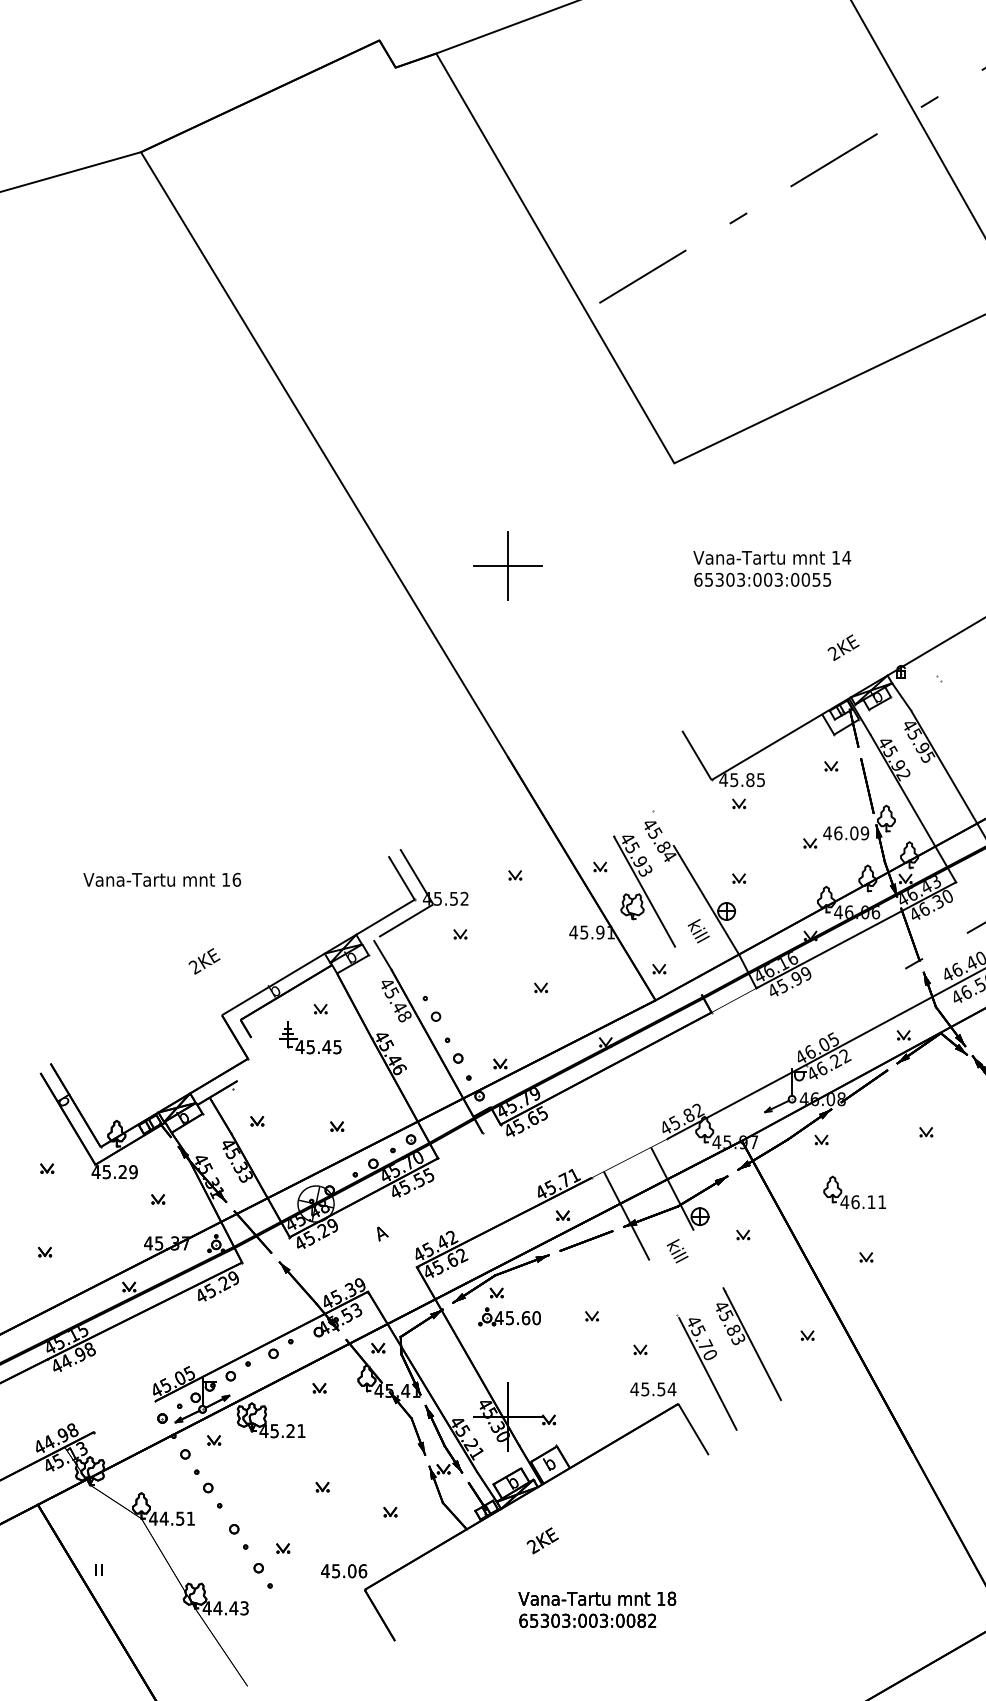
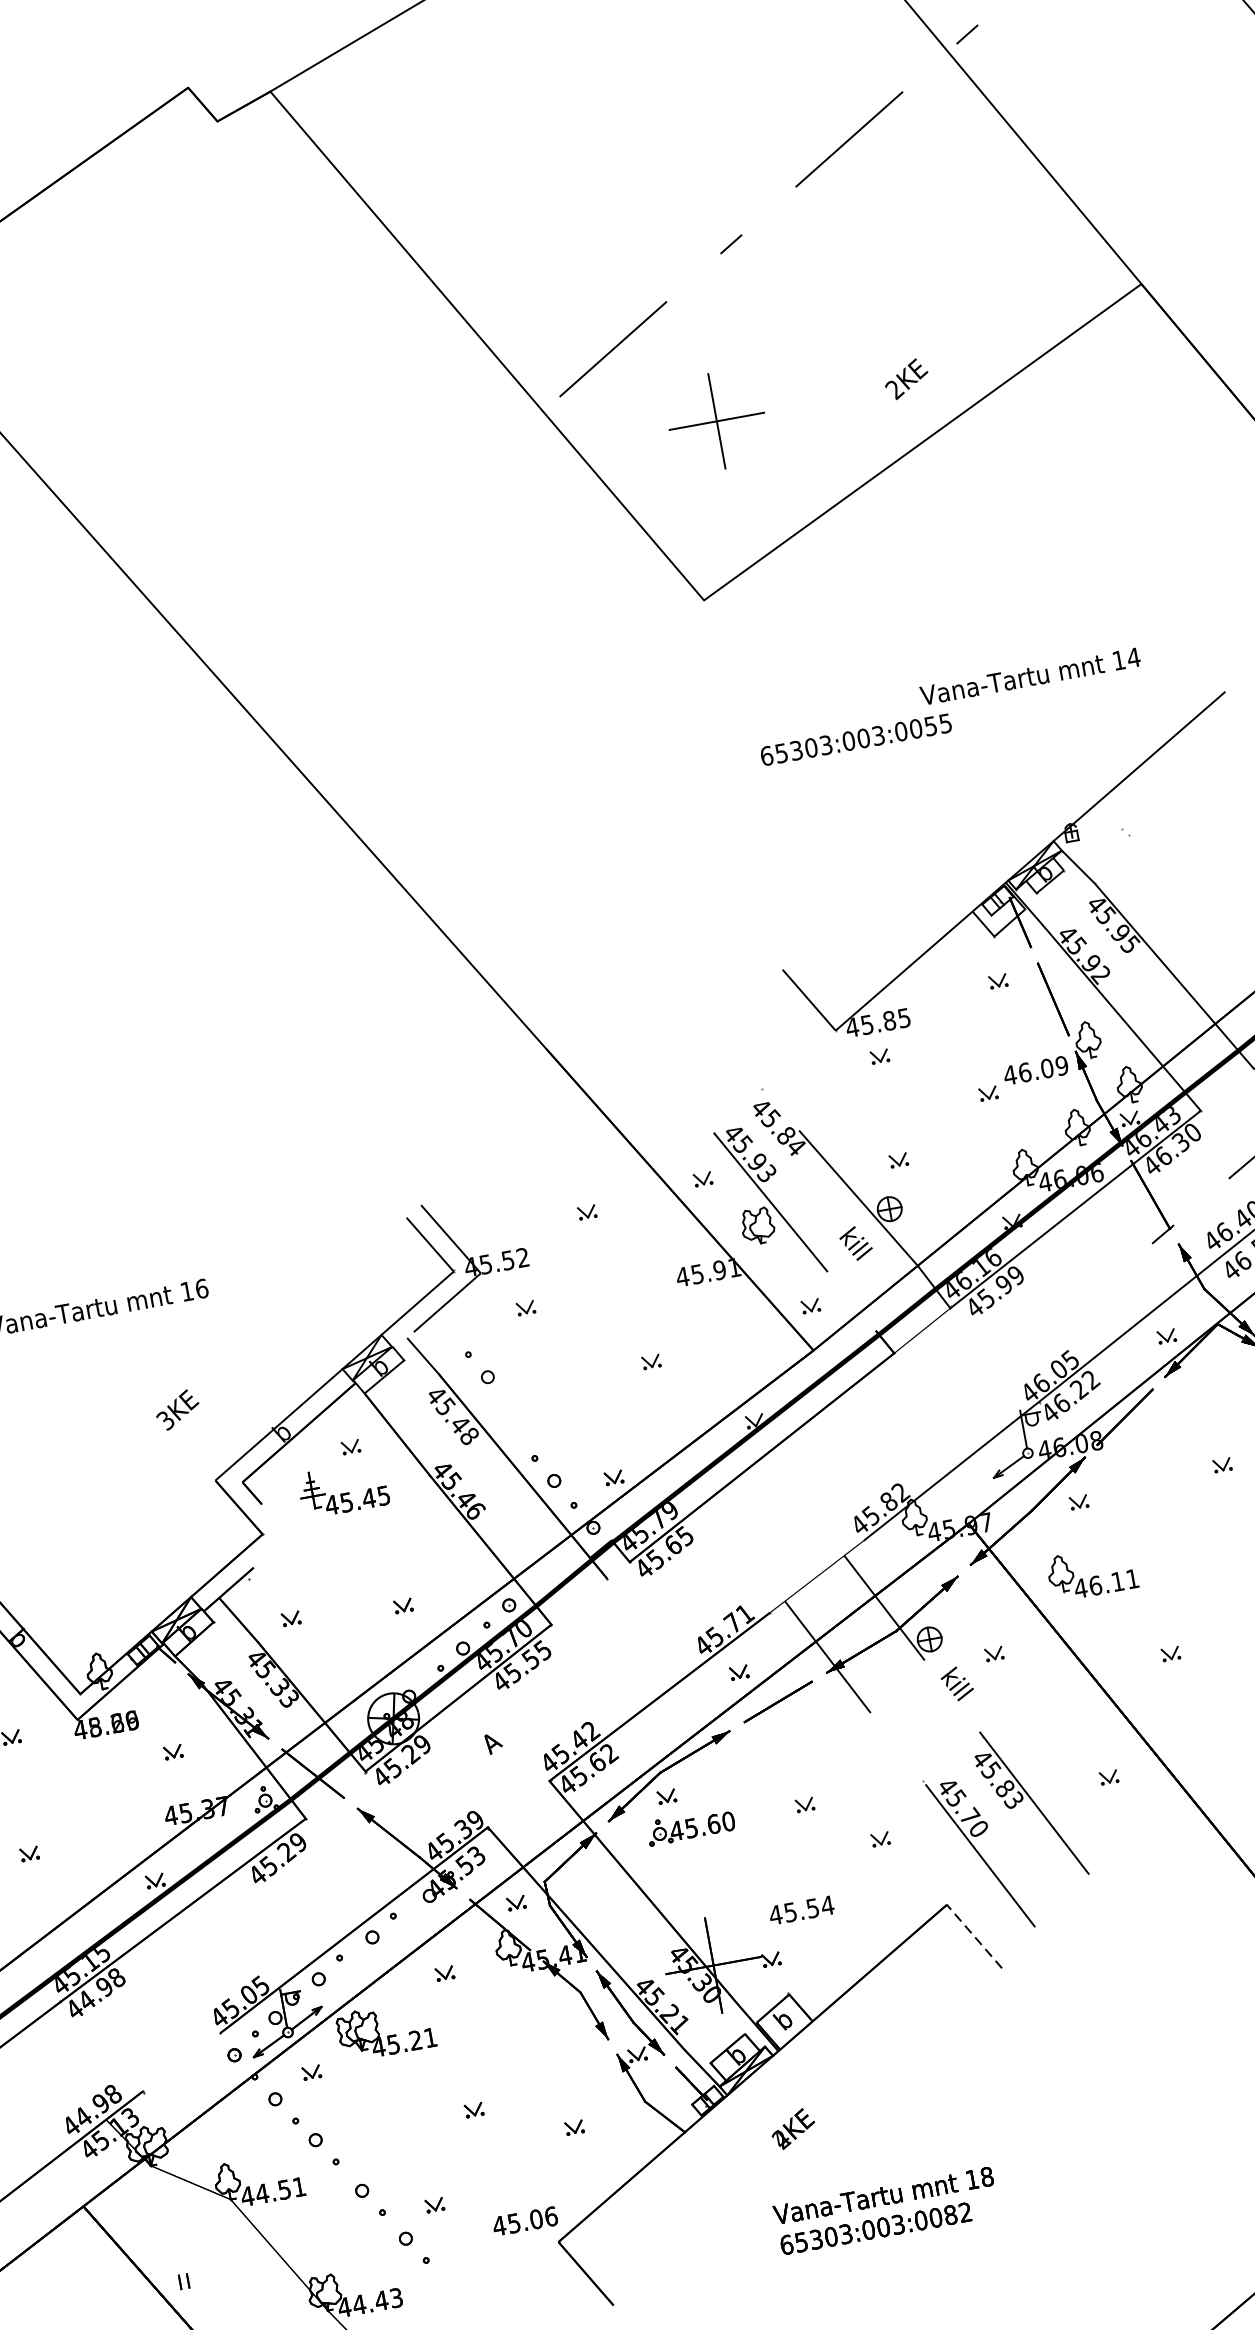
text: (772, 557) -> (1030, 676), moved
part: (507, 565) -> (716, 420), moved
text: (843, 647) -> (906, 378), moved
text: (194, 967) -> (165, 1421), 2KE -> 3KE
part: (431, 1008) -> (479, 1366), moved
text: (119, 1172) -> (112, 1724), 45.29 -> 48.66
part: (854, 1192) -> (1091, 1572), moved
text: (677, 1251) -> (957, 1684), moved
text: (653, 1389) -> (801, 1910), moved
line: (693, 1429) -> (974, 1936), solid -> dashed
text: (532, 1546) -> (780, 2139), 2KE -> 4KE

